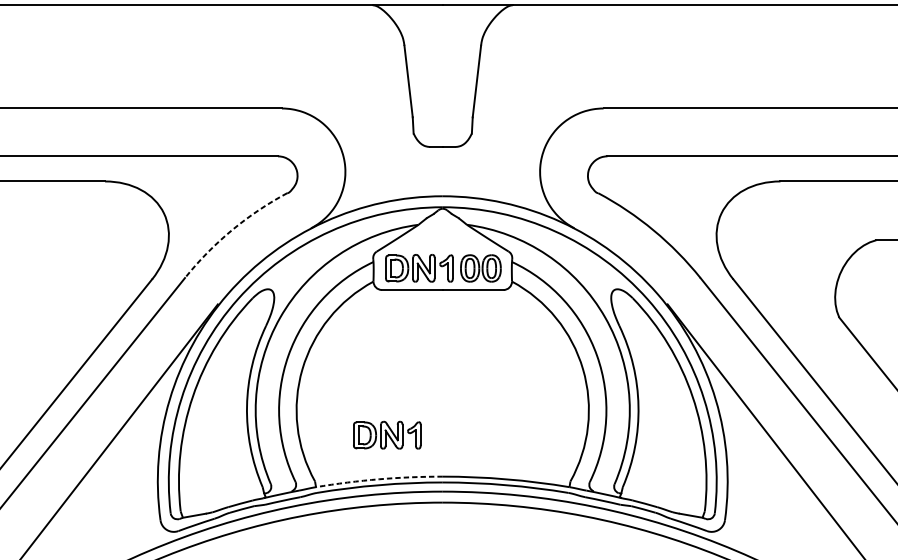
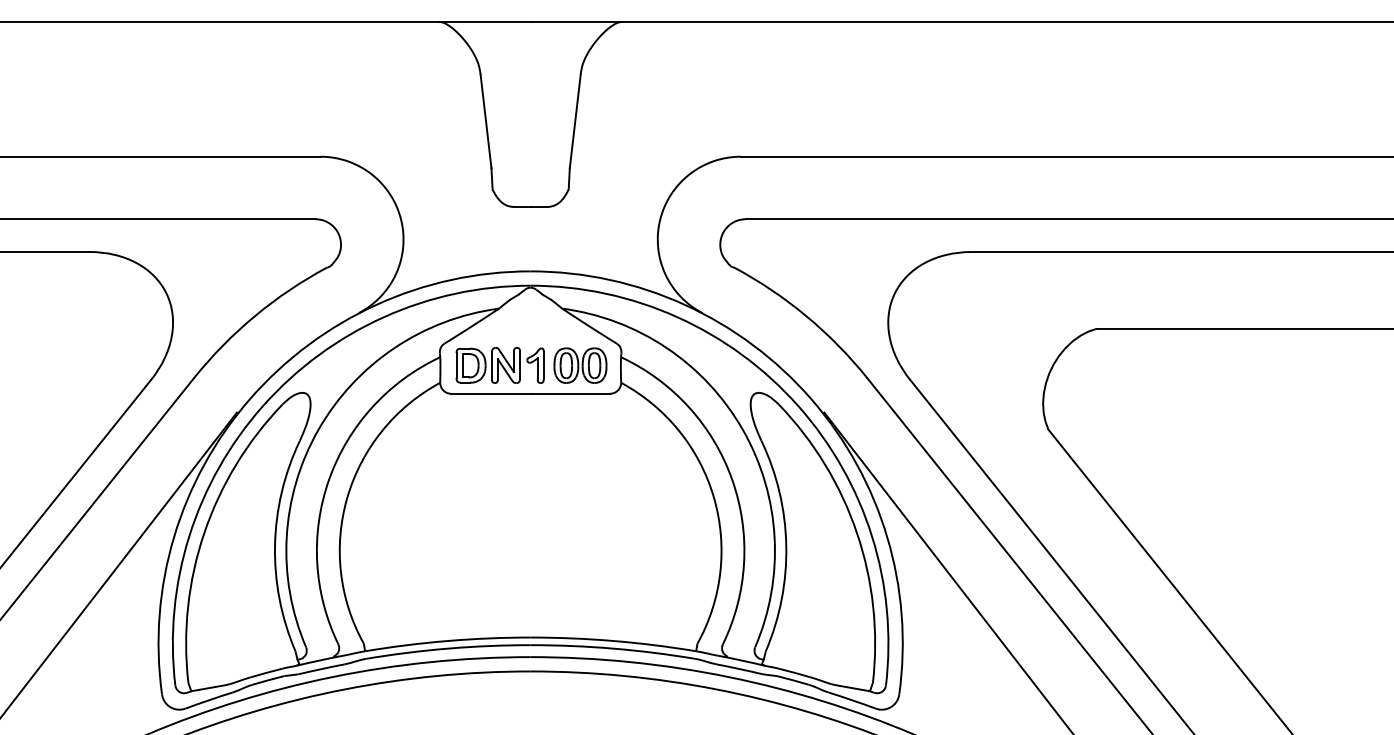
arc: (232, 230) -> (255, 315), dashed -> solid
part: (386, 435) -> (457, 583), removed
arc: (379, 478) -> (447, 640), dashed -> solid

